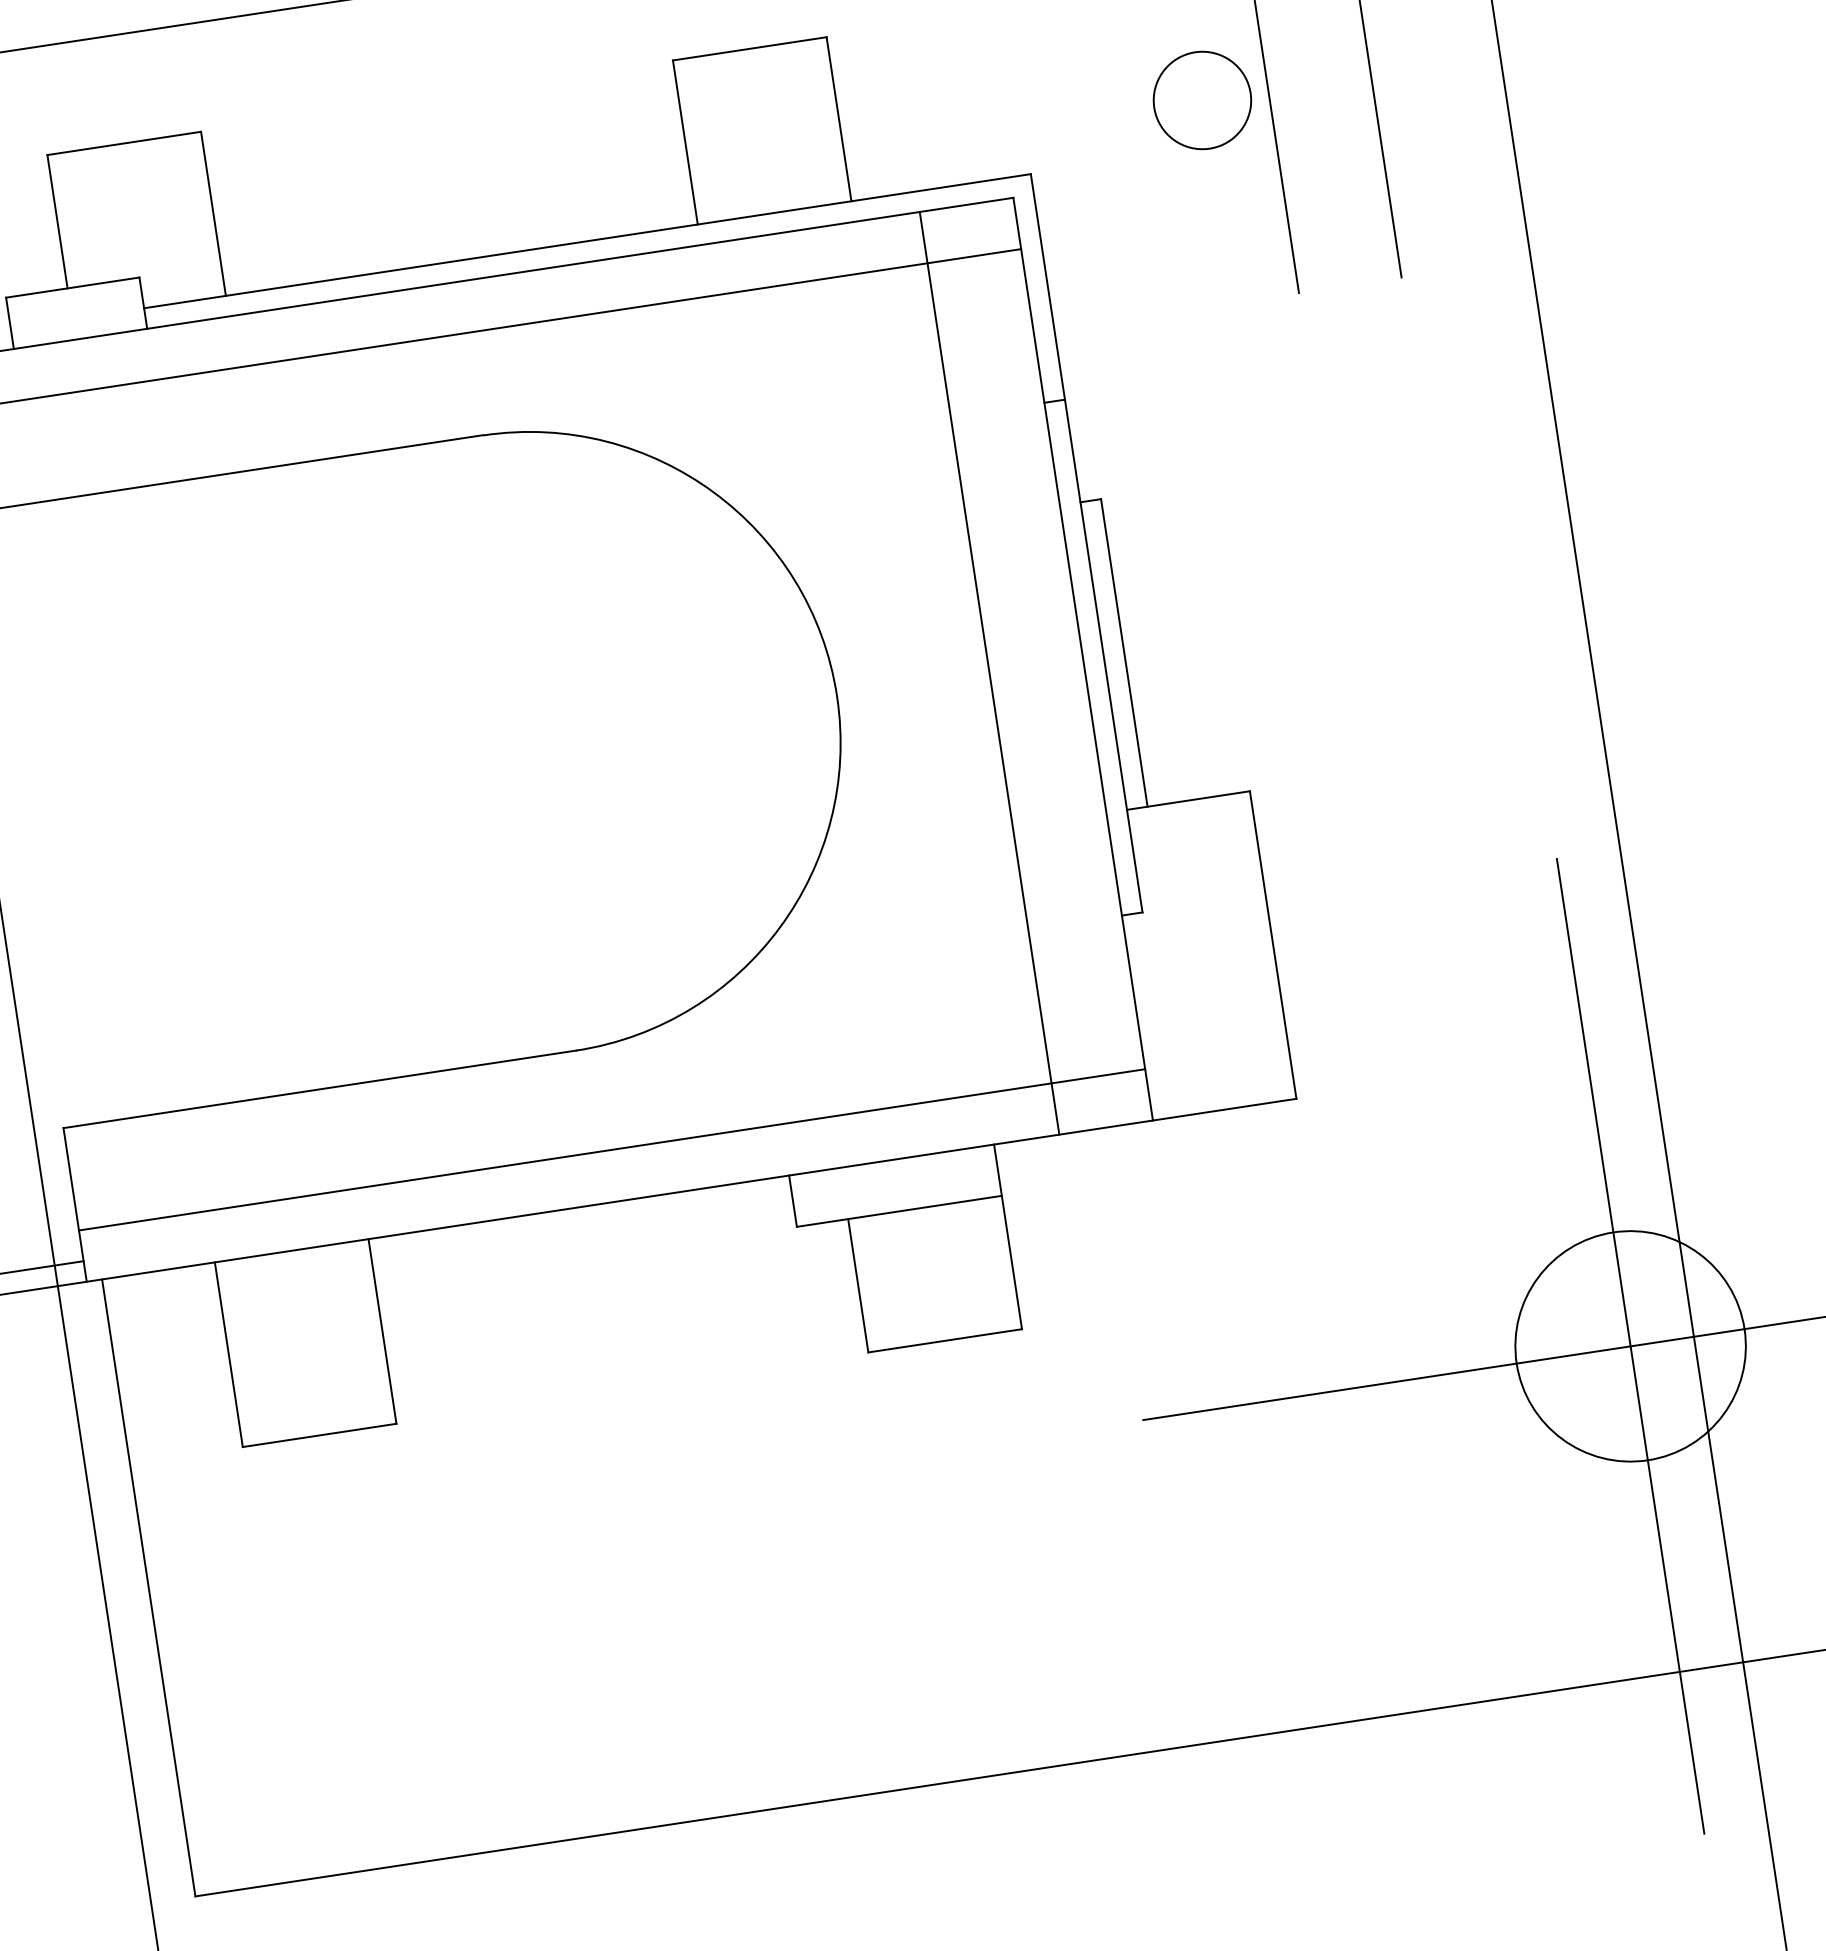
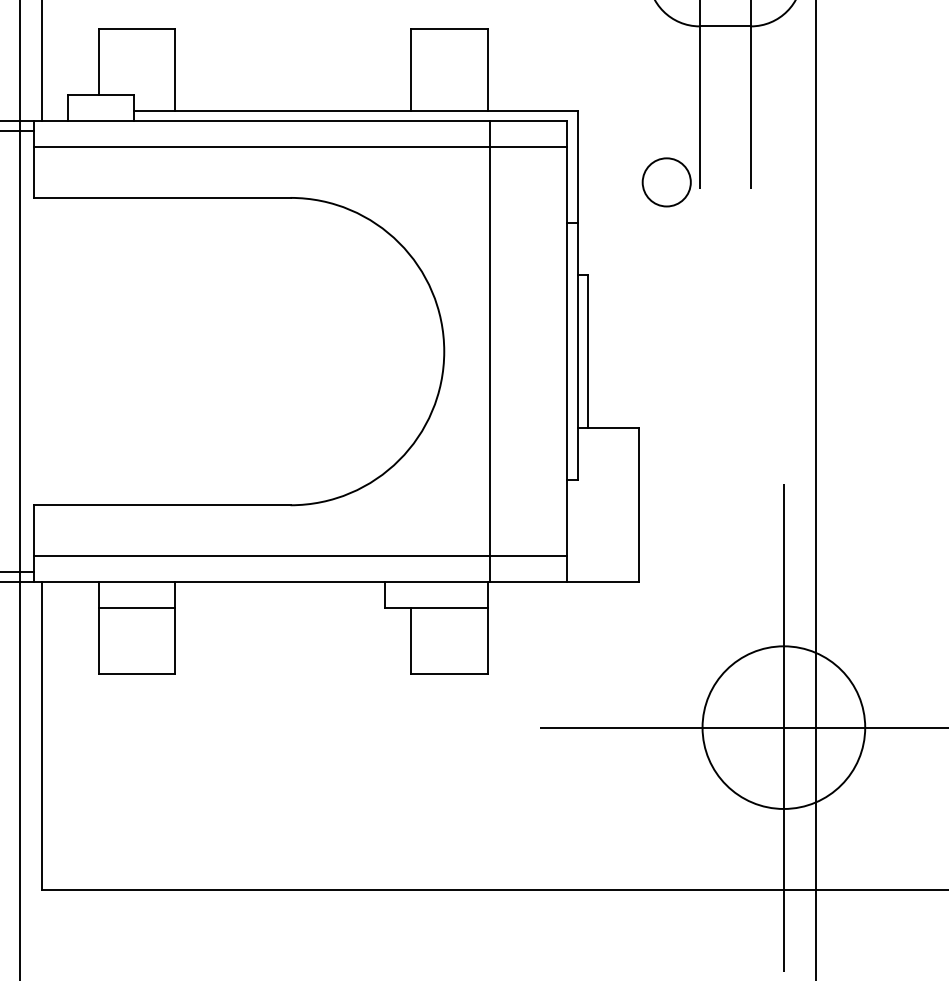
circle: (1201, 100) -> (666, 182), moved
line: (989, 673) -> (490, 351), moved
line: (298, 1301) -> (136, 607), added
circle: (1629, 1346) -> (783, 727), size x1.43

